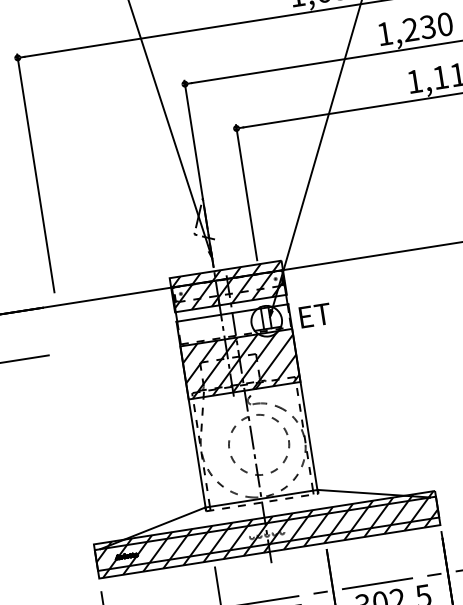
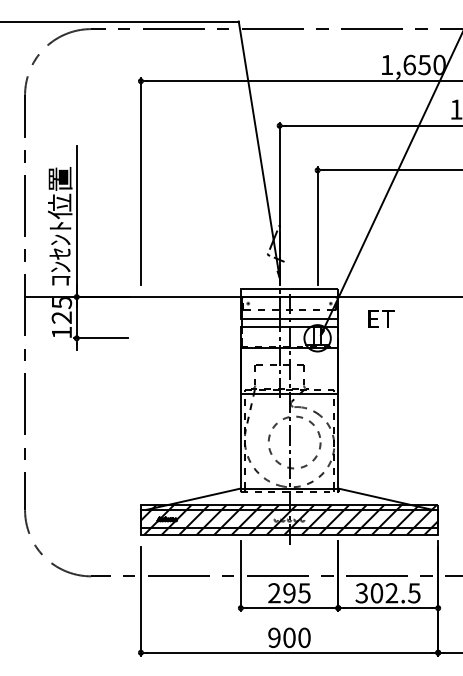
hatch: (228, 286) -> (289, 303), removed
text: (315, 315) -> (381, 318), moved
hatch: (240, 364) -> (289, 371), removed

